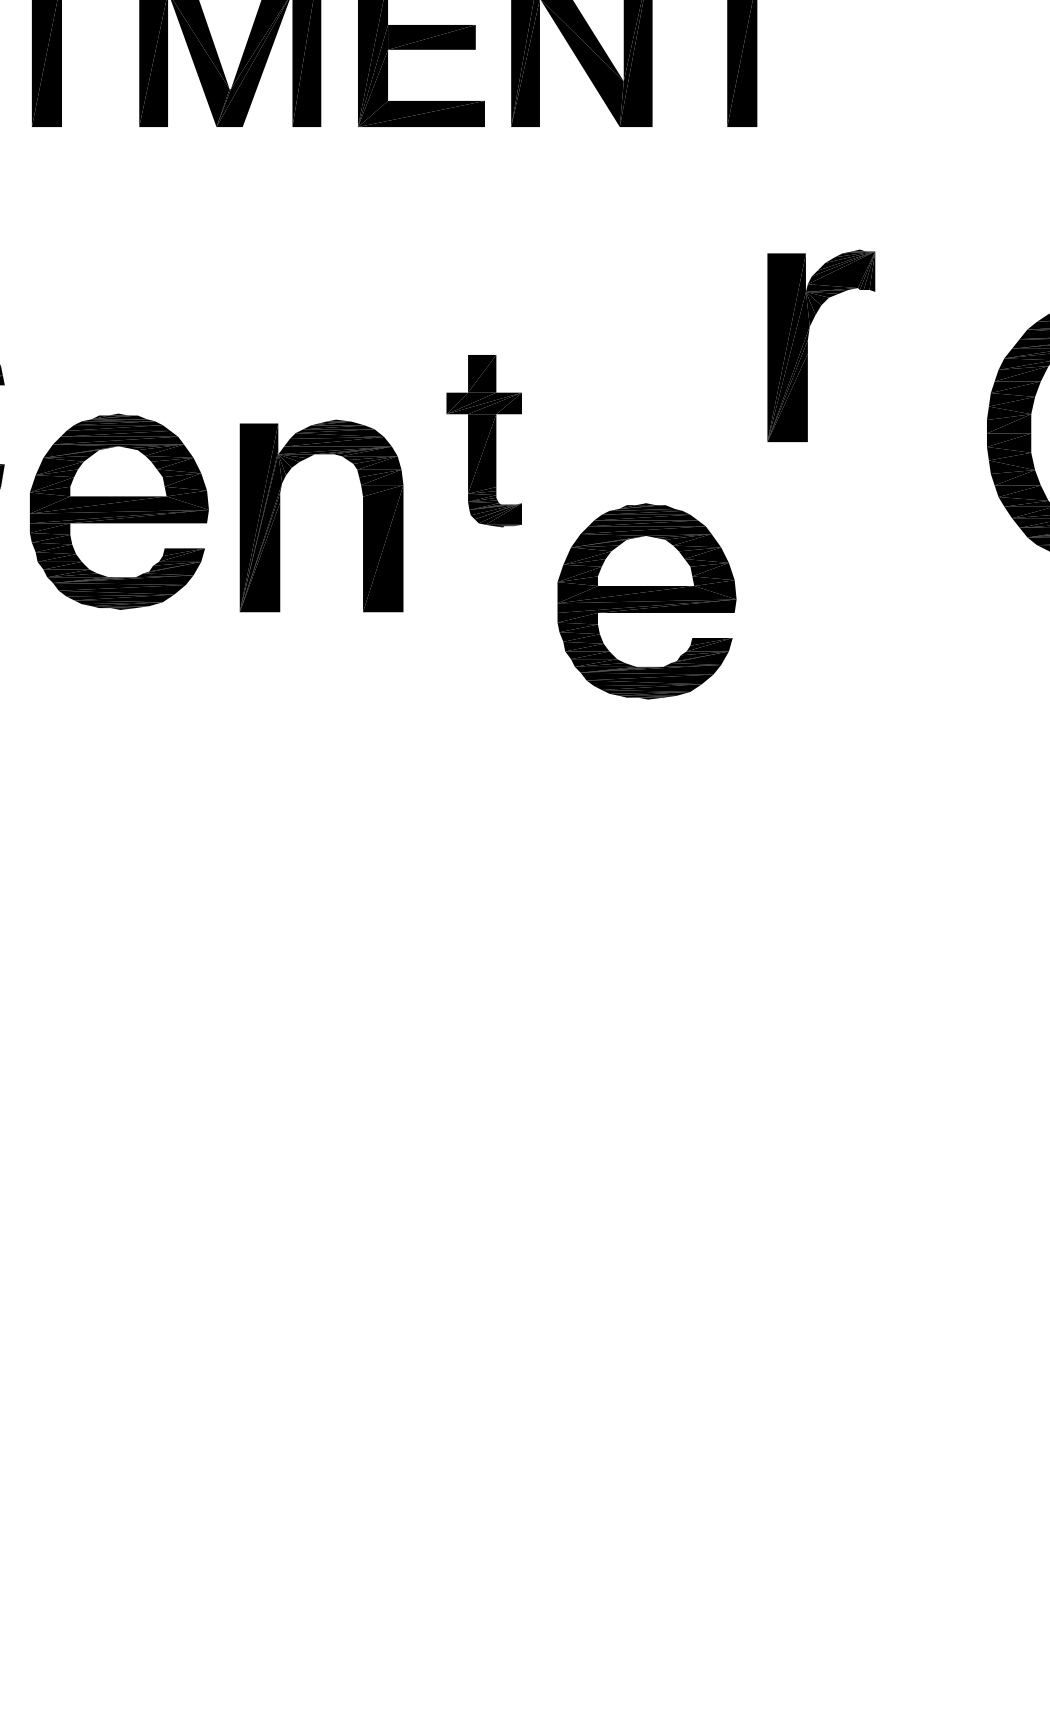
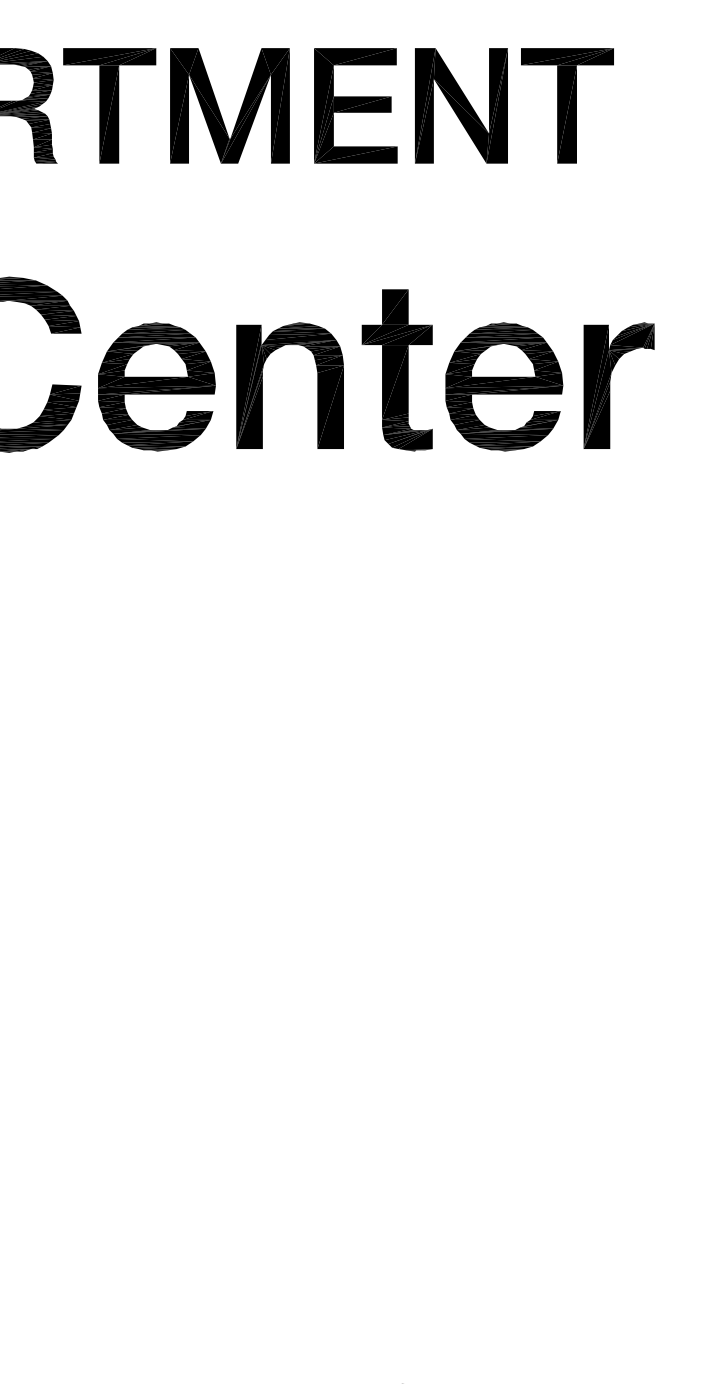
part: (808, 345) -> (610, 385), moved
part: (483, 441) -> (396, 370), size x1.43
part: (118, 511) -> (156, 386), moved
part: (279, 515) -> (262, 385), moved
part: (647, 600) -> (504, 386), moved

